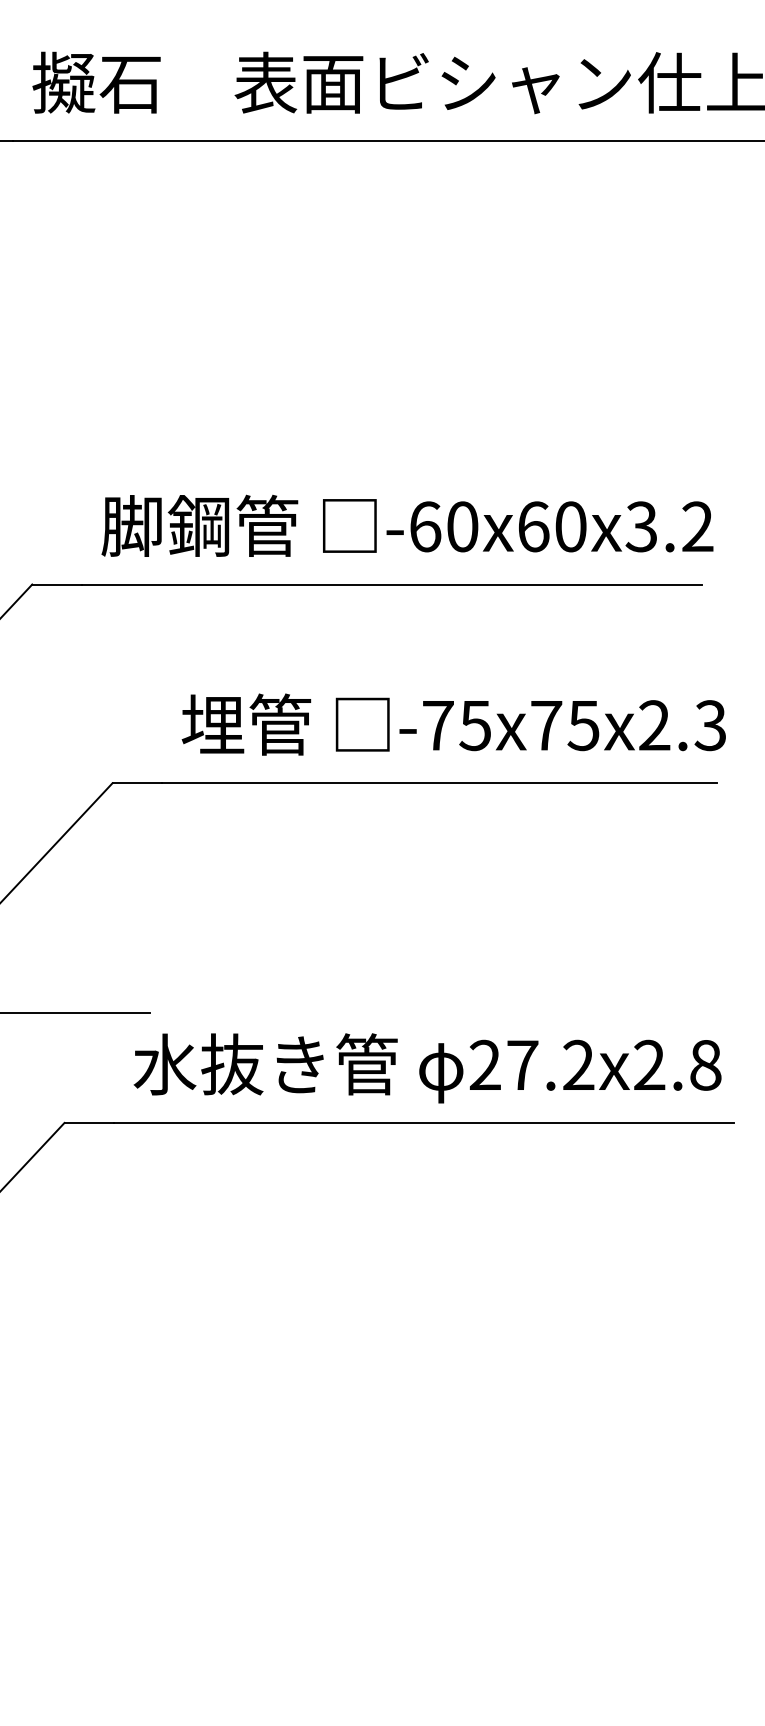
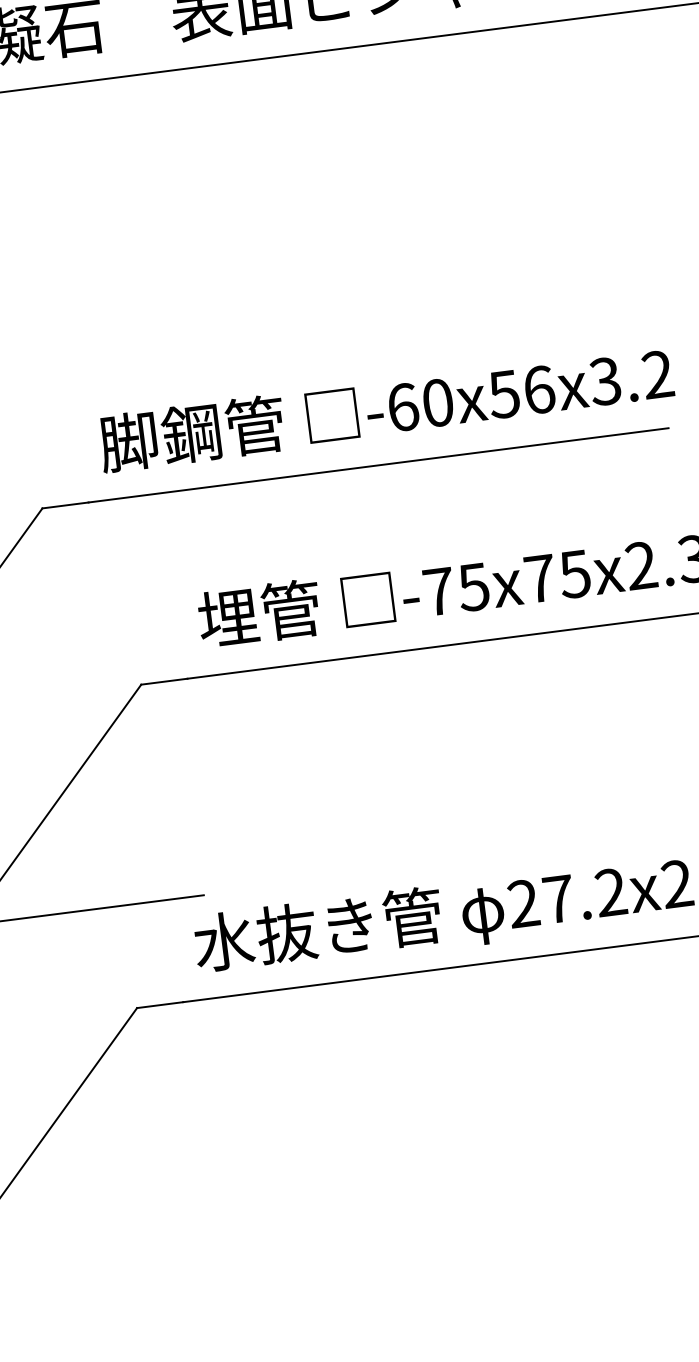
text: (551, 526) -> (521, 391), -60x60x3.2 -> -60x56x3.2

